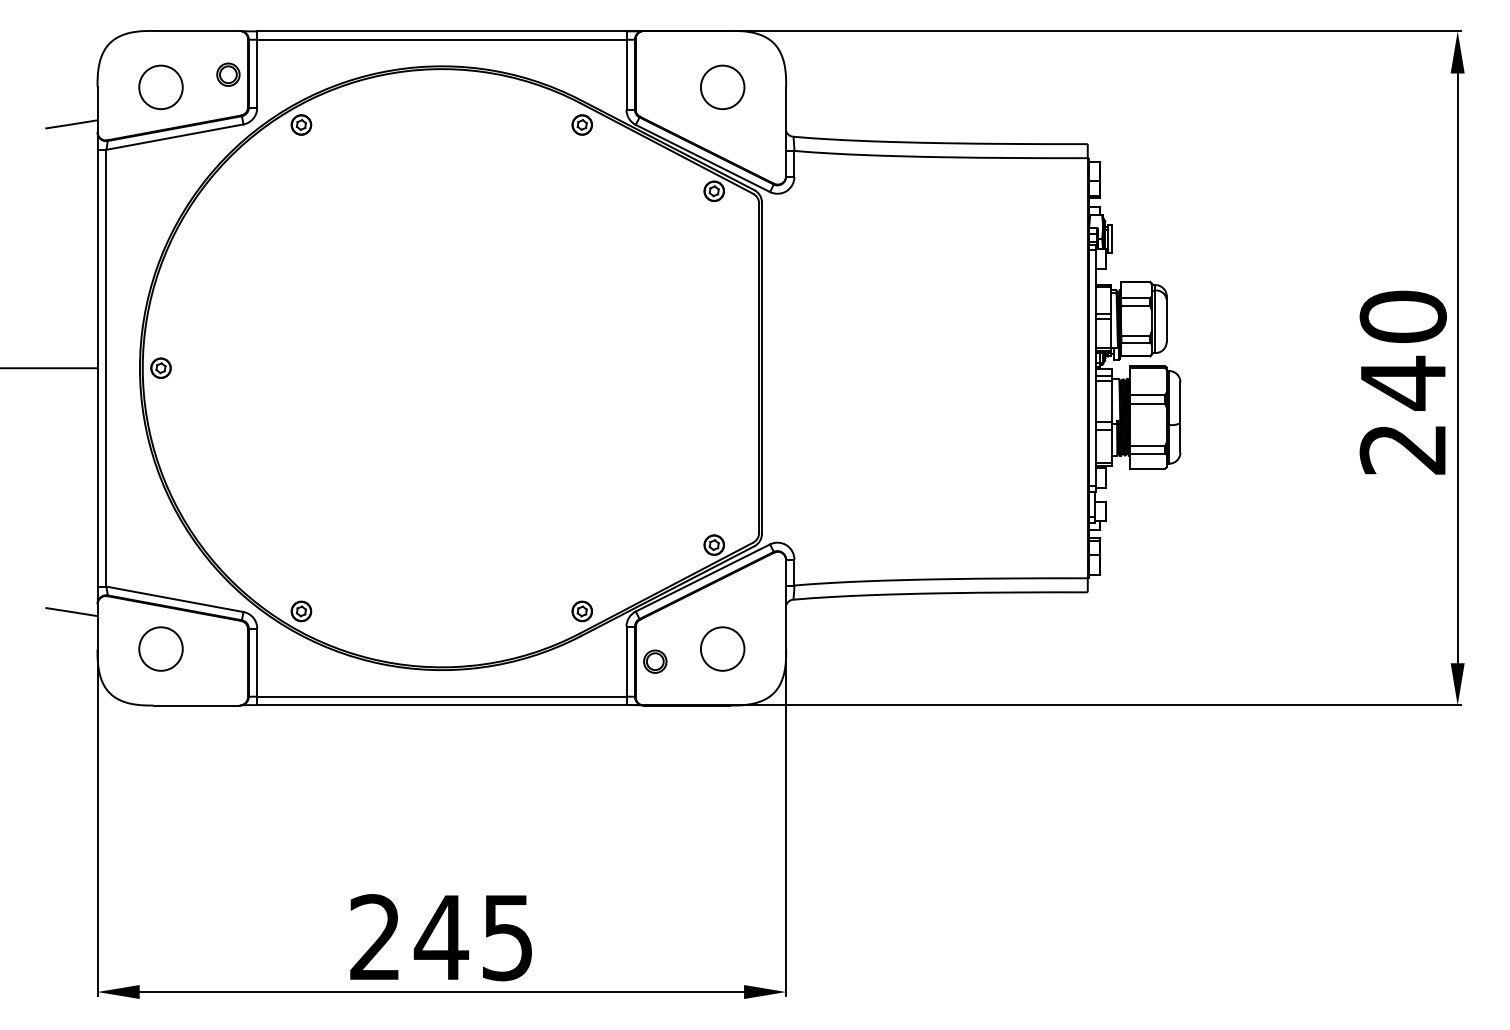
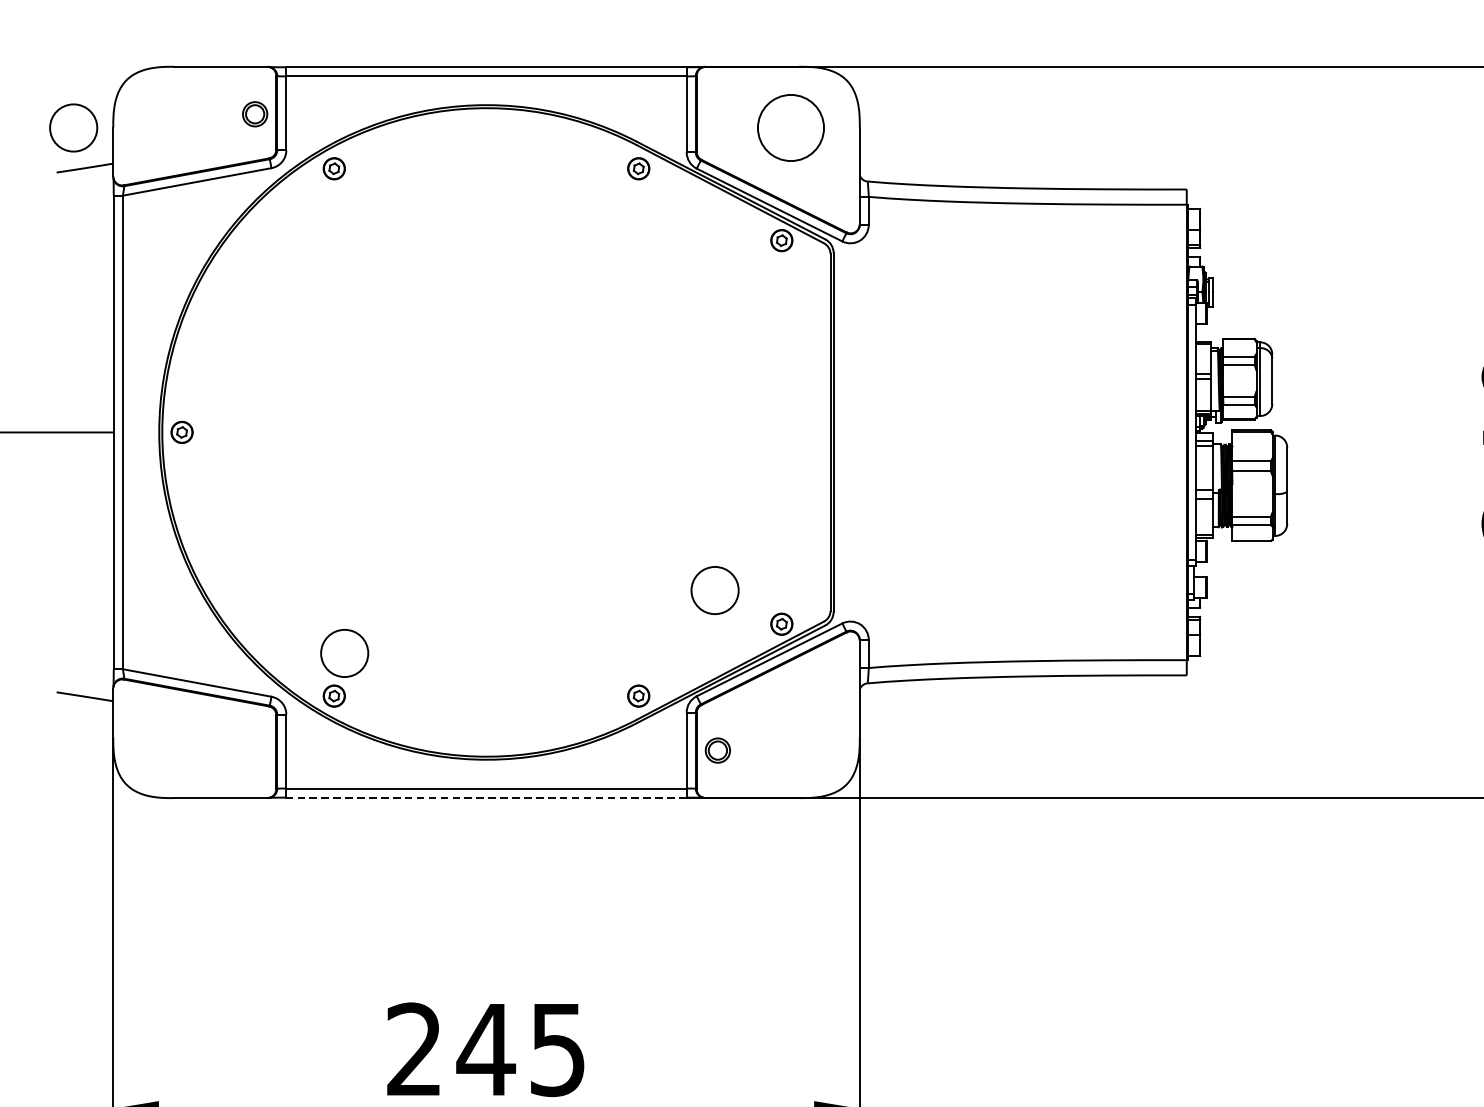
circle: (160, 86) -> (73, 127), moved
circle: (722, 87) -> (790, 128), size x1.4
circle: (160, 648) -> (344, 652), moved
circle: (722, 648) -> (714, 589), moved
line: (441, 705) -> (486, 798), solid -> dashed

